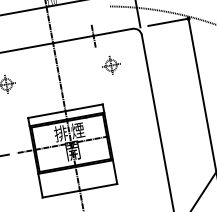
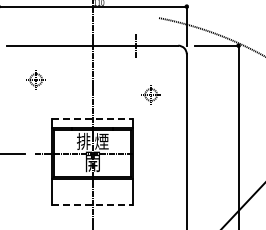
part: (110, 65) -> (150, 94), moved
line: (66, 110) -> (93, 118), solid -> dashed
line: (80, 190) -> (93, 204), solid -> dashed

